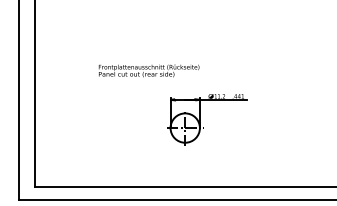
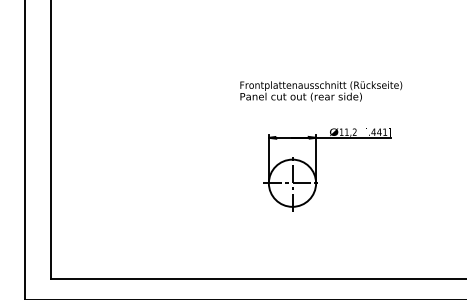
text: (148, 70) -> (320, 90), moved

